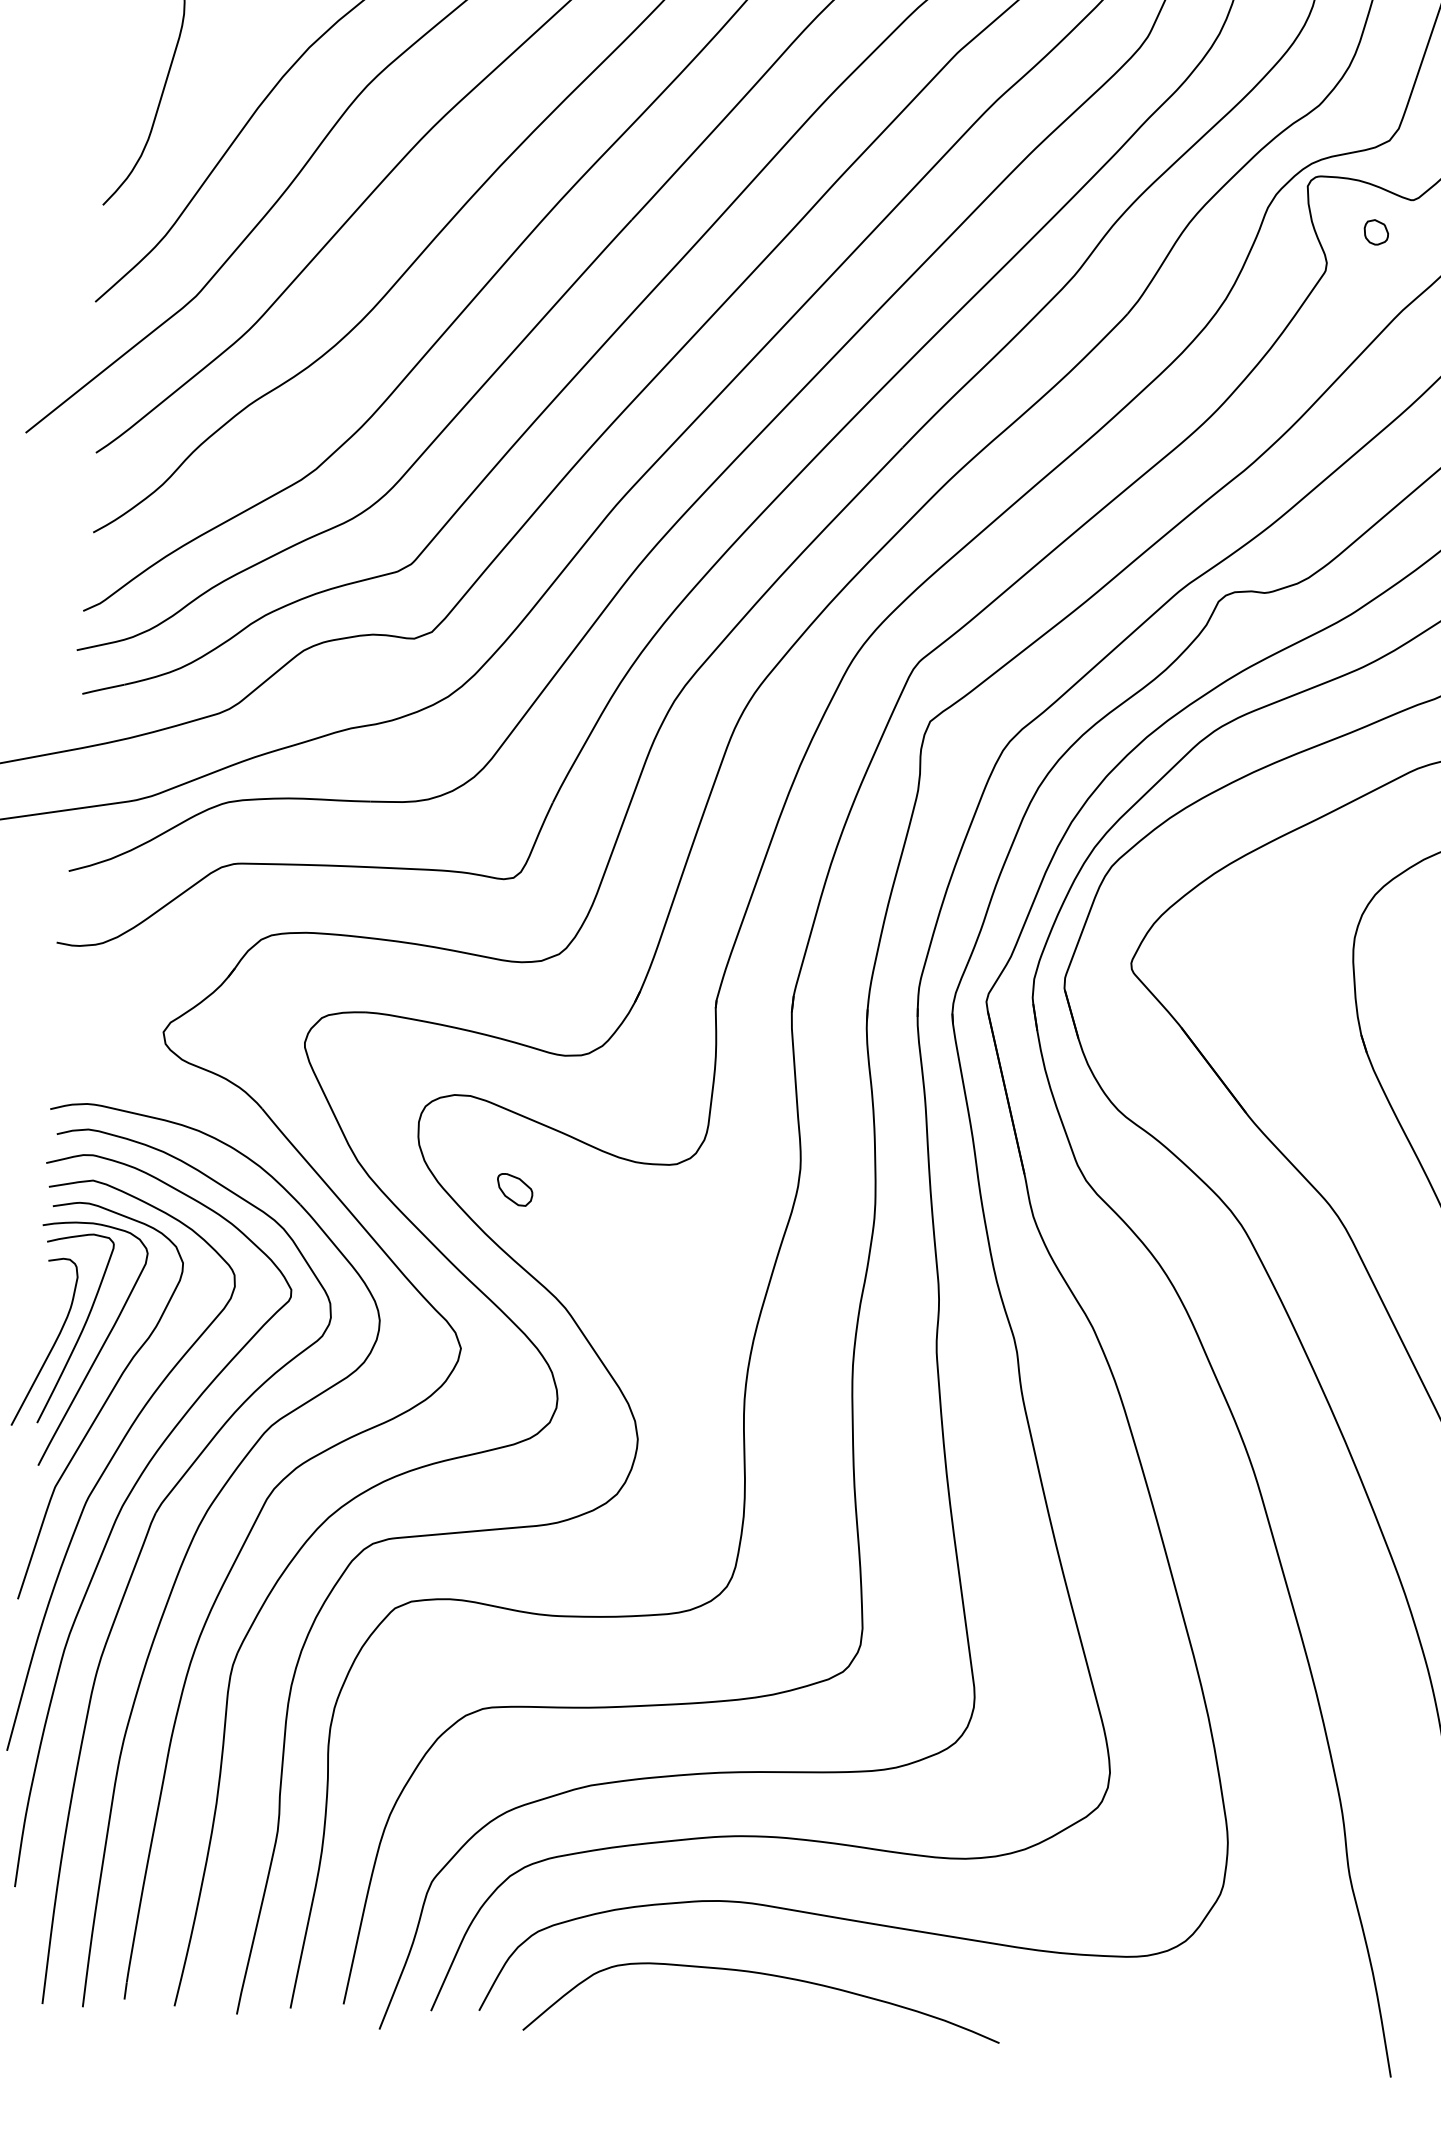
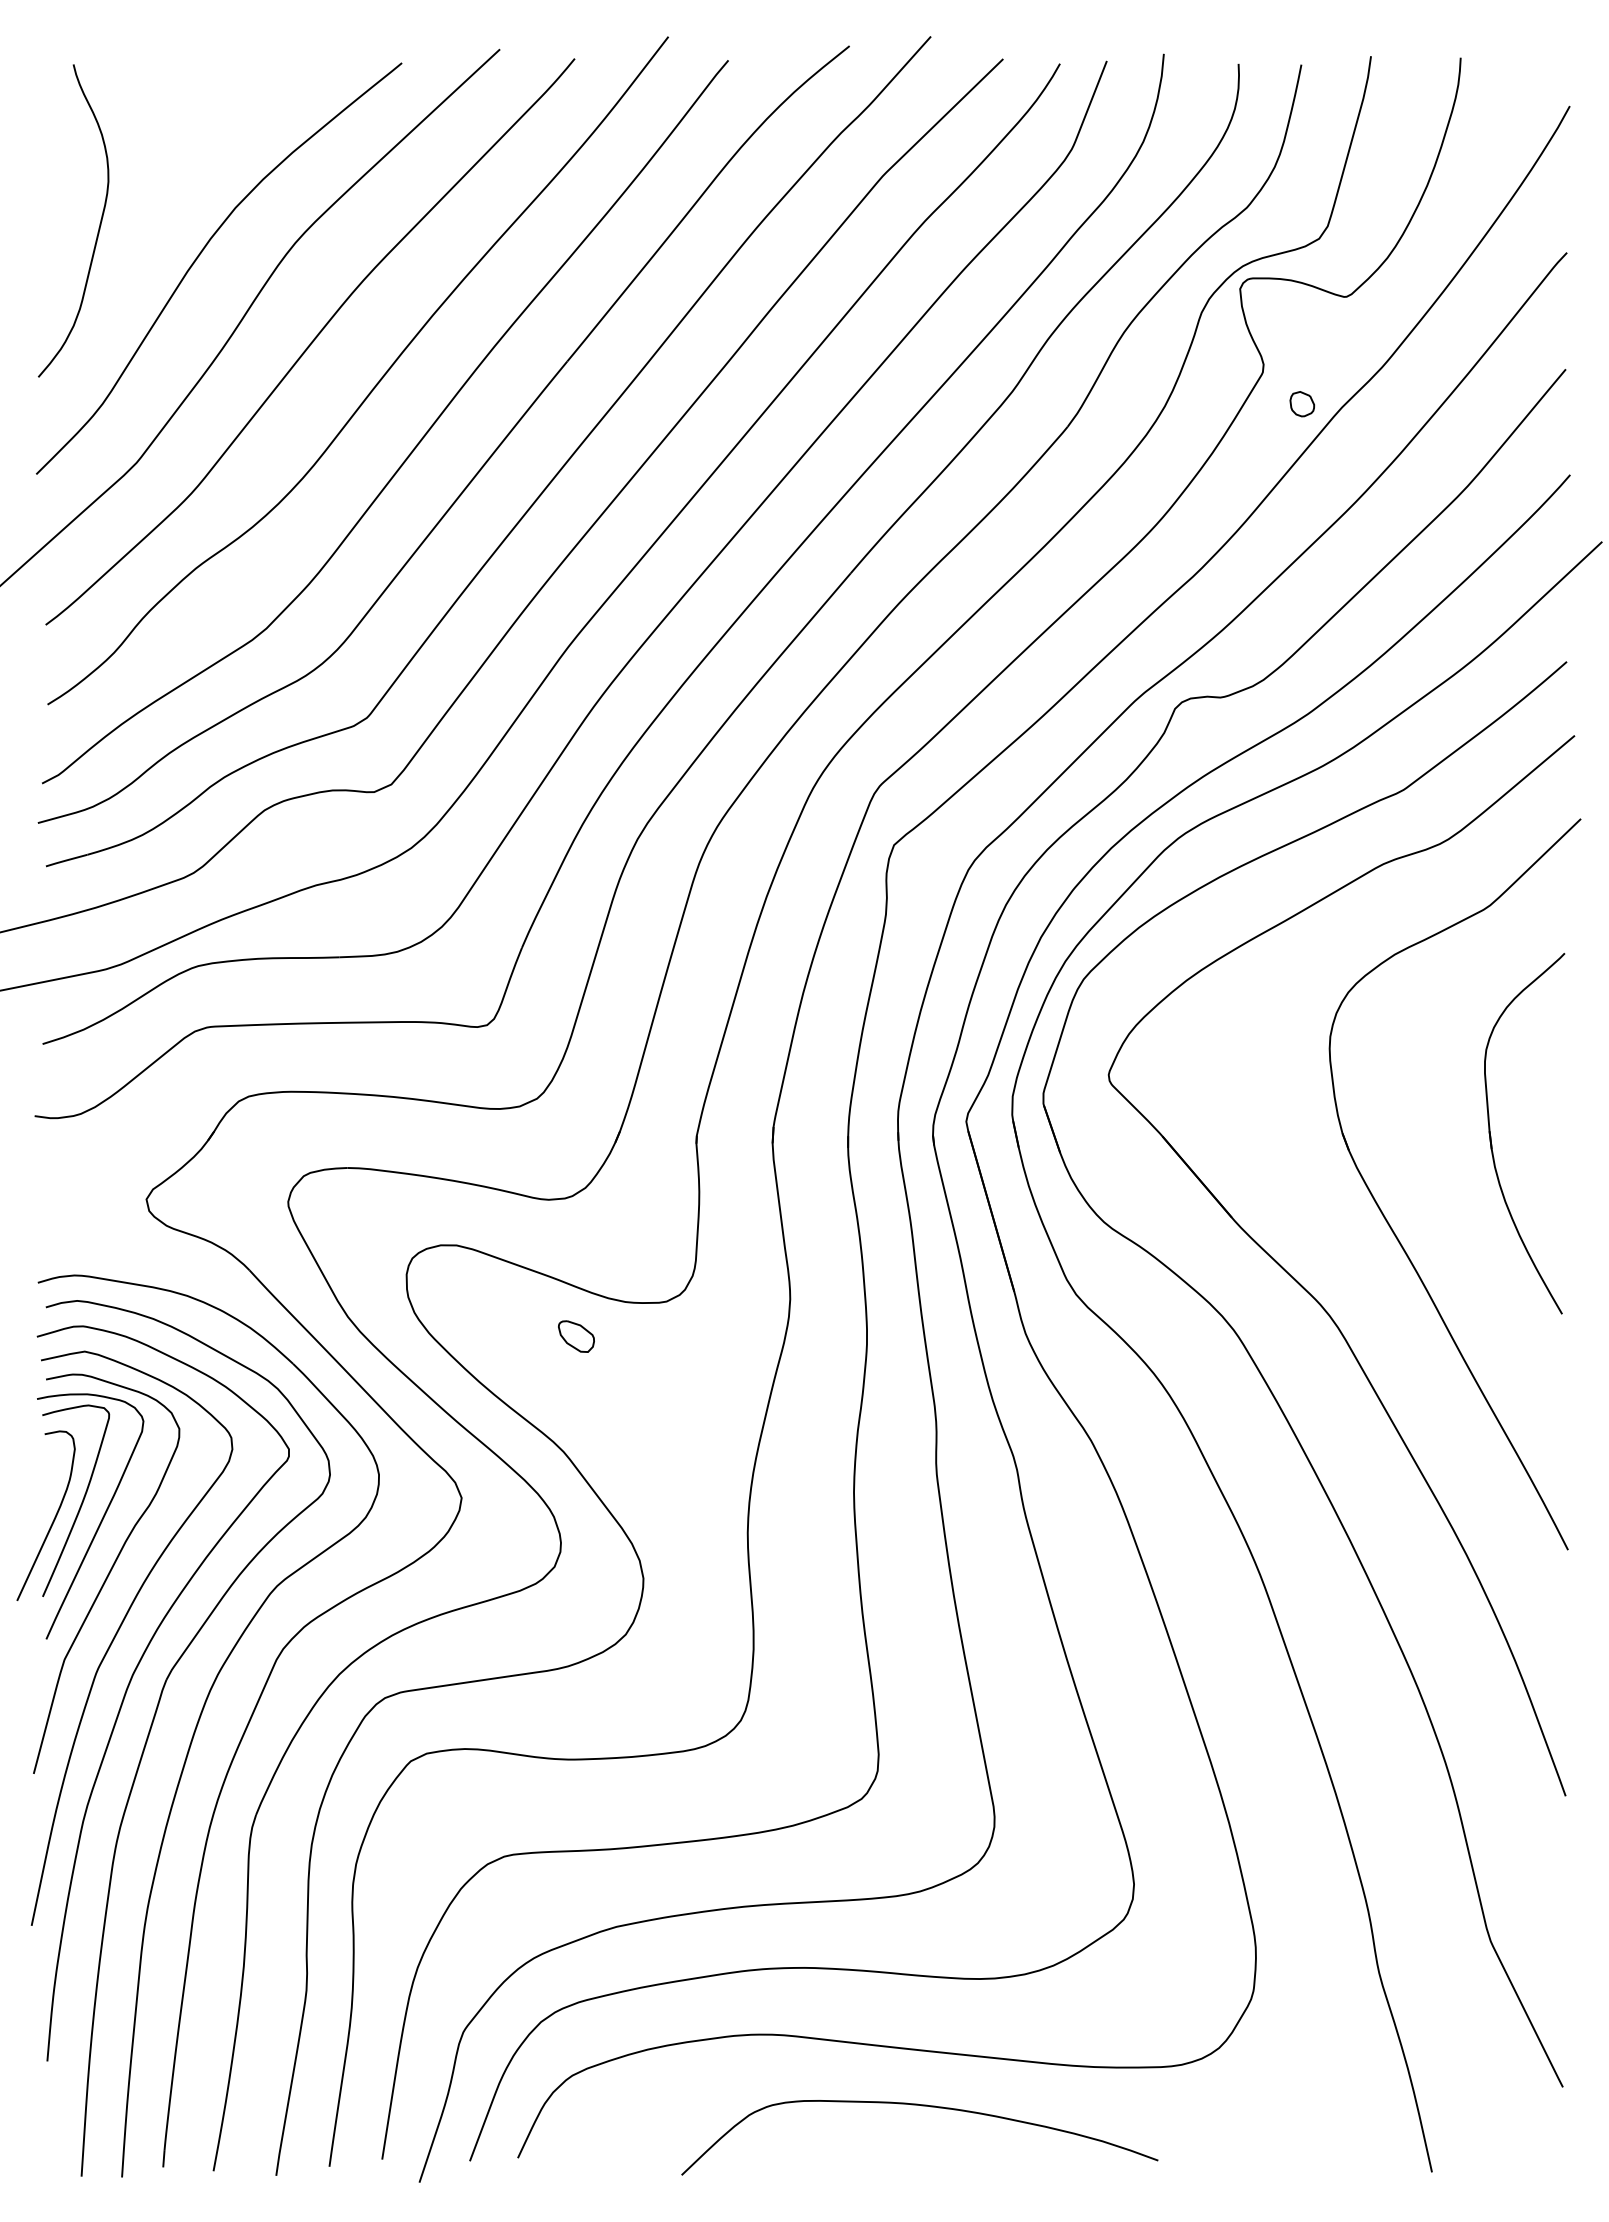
part: (1376, 232) -> (1302, 404), moved
part: (515, 1189) -> (576, 1336), moved
curve: (766, 1975) -> (921, 2106), moved

